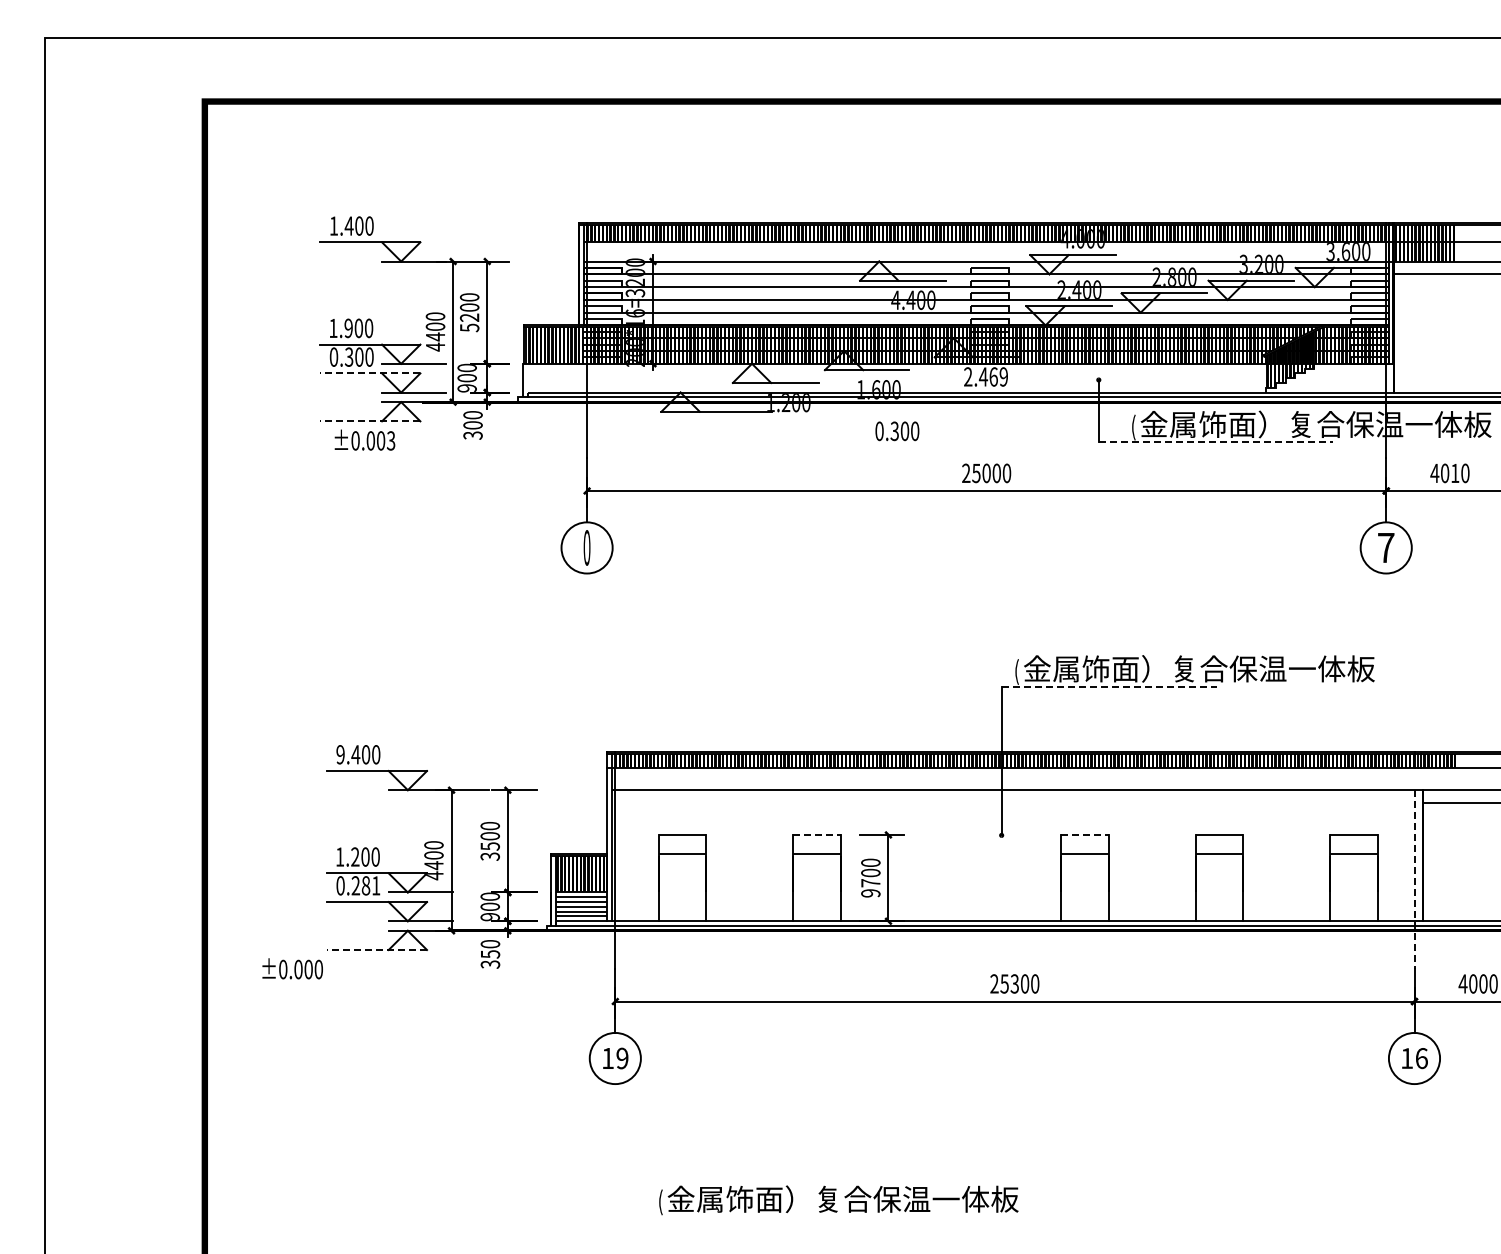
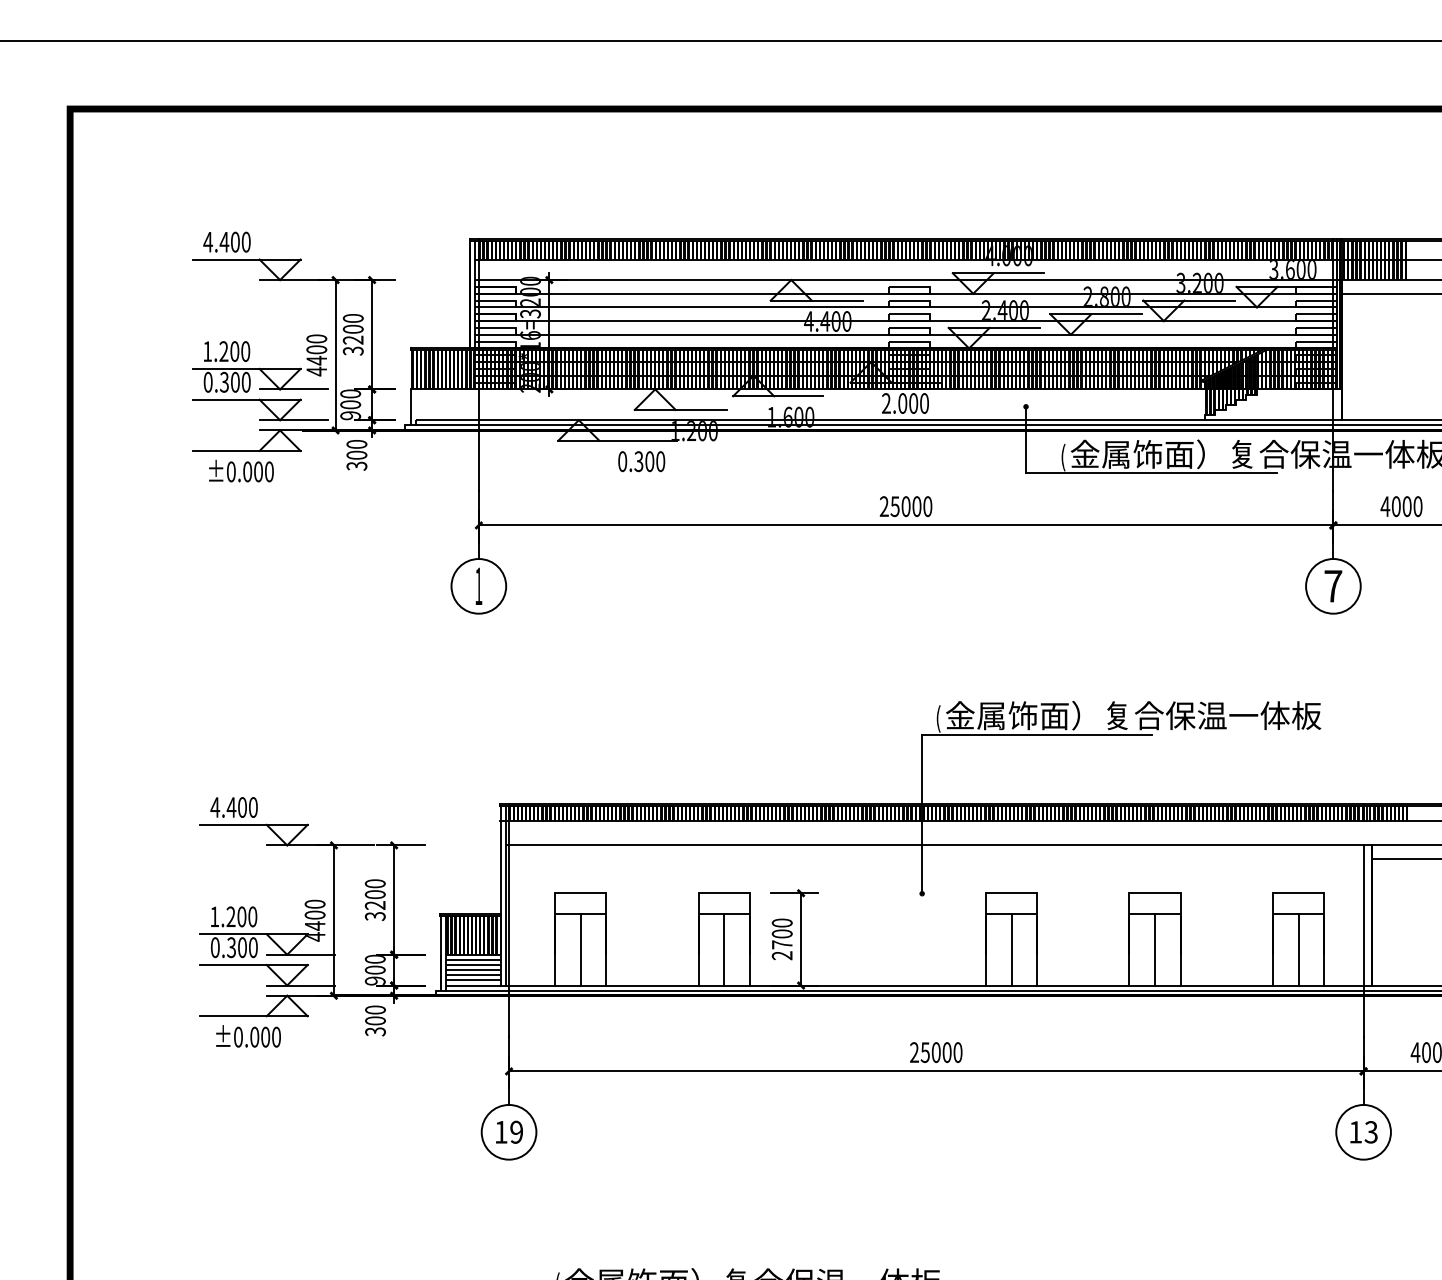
text: (333, 225) -> (207, 241), 1.400 -> 4.400
text: (468, 327) -> (352, 350), 5200 -> 3200
text: (348, 328) -> (223, 351), 1.900 -> 1.200
line: (369, 373) -> (246, 399), dashed -> solid
text: (992, 376) -> (912, 403), 2.469 -> 2.000
line: (369, 421) -> (246, 451), dashed -> solid
text: (897, 431) -> (641, 461), moved
text: (390, 440) -> (268, 471), ±0.003 -> ±0.000
line: (1216, 442) -> (1151, 473), dashed -> solid
text: (1455, 473) -> (1407, 506), 4010 -> 4000
text: (586, 547) -> (478, 585), 0 -> 1
line: (1109, 686) -> (1037, 734), dashed -> solid
text: (340, 754) -> (215, 807), 9.400 -> 4.400
line: (816, 834) -> (724, 892), dashed -> solid
line: (1085, 834) -> (1011, 892), dashed -> solid
text: (490, 846) -> (375, 905), 3500 -> 3200
line: (1414, 880) -> (1363, 941), dashed -> solid
text: (365, 885) -> (241, 947), 0.281 -> 0.300
line: (682, 887) -> (580, 949), added
line: (816, 887) -> (724, 949), added
line: (1085, 887) -> (1011, 949), added
line: (1219, 887) -> (1155, 949), added
line: (1353, 887) -> (1298, 949), added
text: (870, 893) -> (781, 955), 9700 -> 2700
line: (376, 950) -> (253, 1016), dashed -> solid
text: (490, 954) -> (375, 1021), 350 -> 300
text: (292, 968) -> (248, 1036), moved
text: (1014, 983) -> (935, 1052), 25300 -> 25000
text: (1421, 1058) -> (1371, 1132), 16 -> 13

